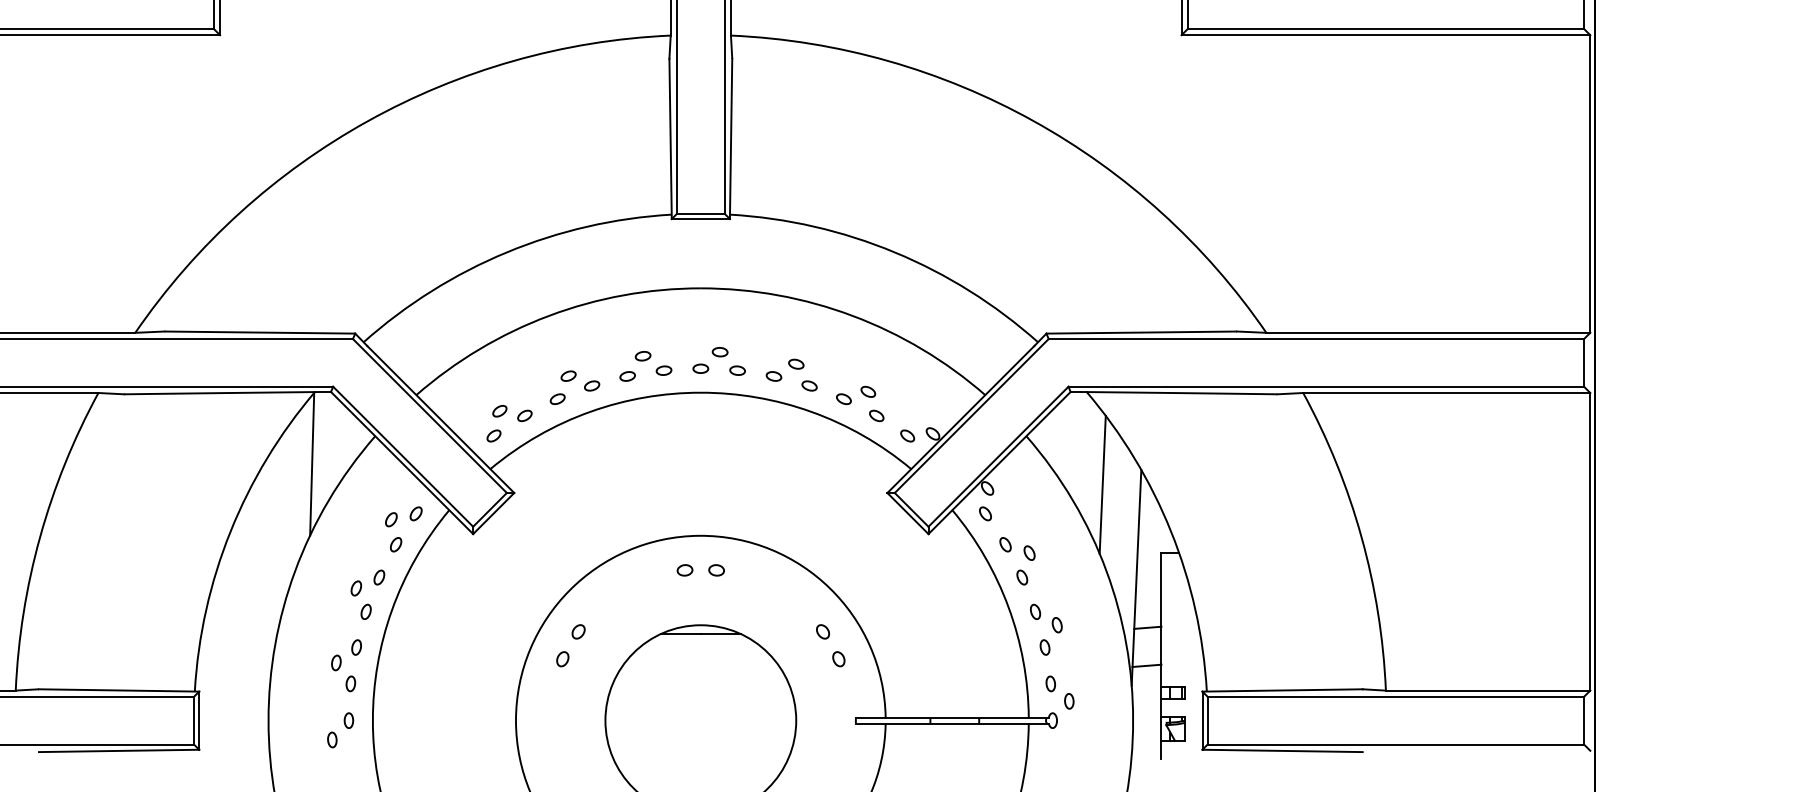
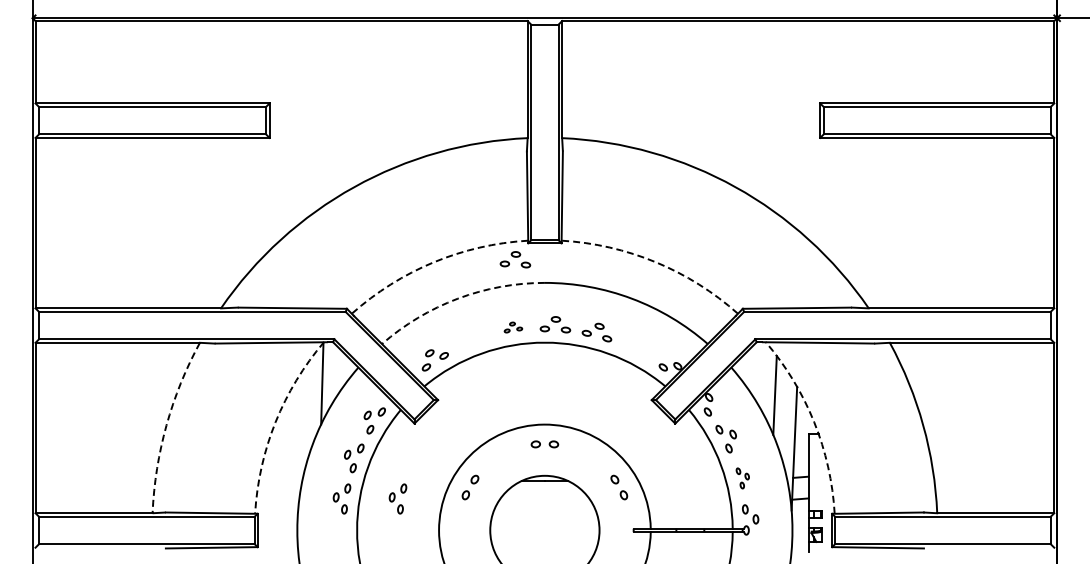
part: (649, 247) -> (515, 259), added
arc: (506, 252) -> (433, 262), solid -> dashed
arc: (893, 252) -> (655, 262), solid -> dashed
arc: (548, 315) -> (457, 298), solid -> dashed
part: (645, 366) -> (513, 327), size x0.6
part: (574, 387) -> (472, 339), removed
part: (860, 402) -> (636, 348), removed
arc: (230, 532) -> (275, 422), solid -> dashed
arc: (1171, 532) -> (814, 422), solid -> dashed
arc: (40, 537) -> (166, 425), solid -> dashed
part: (1045, 629) -> (742, 478), size x0.7
part: (443, 664) -> (397, 498), added
part: (340, 729) -> (338, 535), removed

